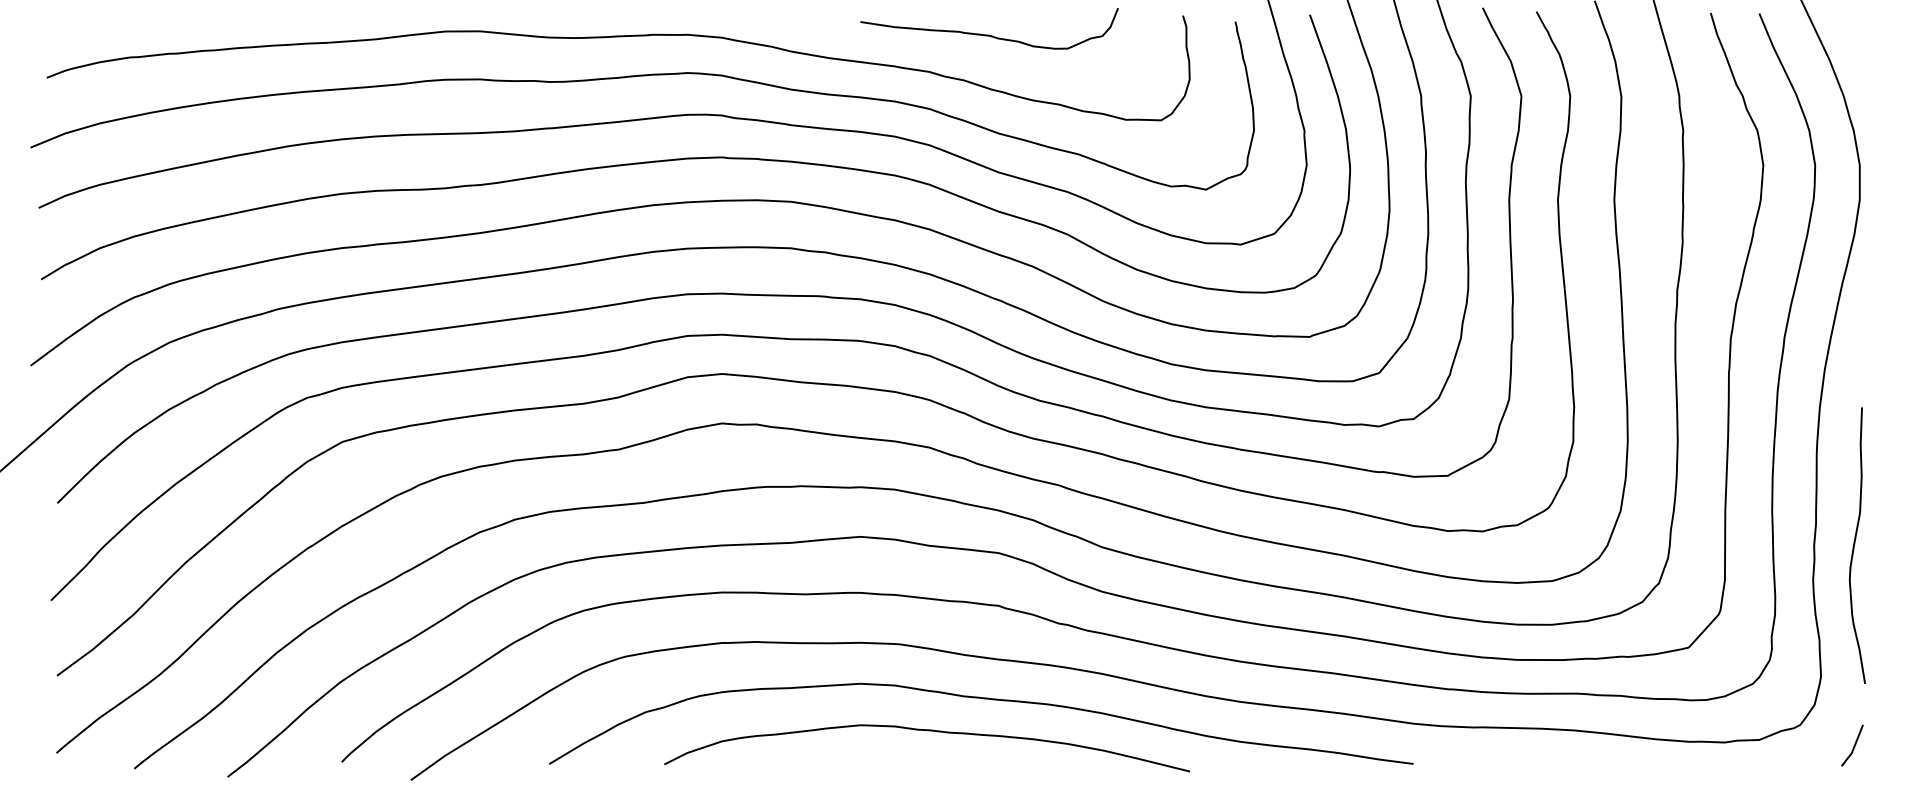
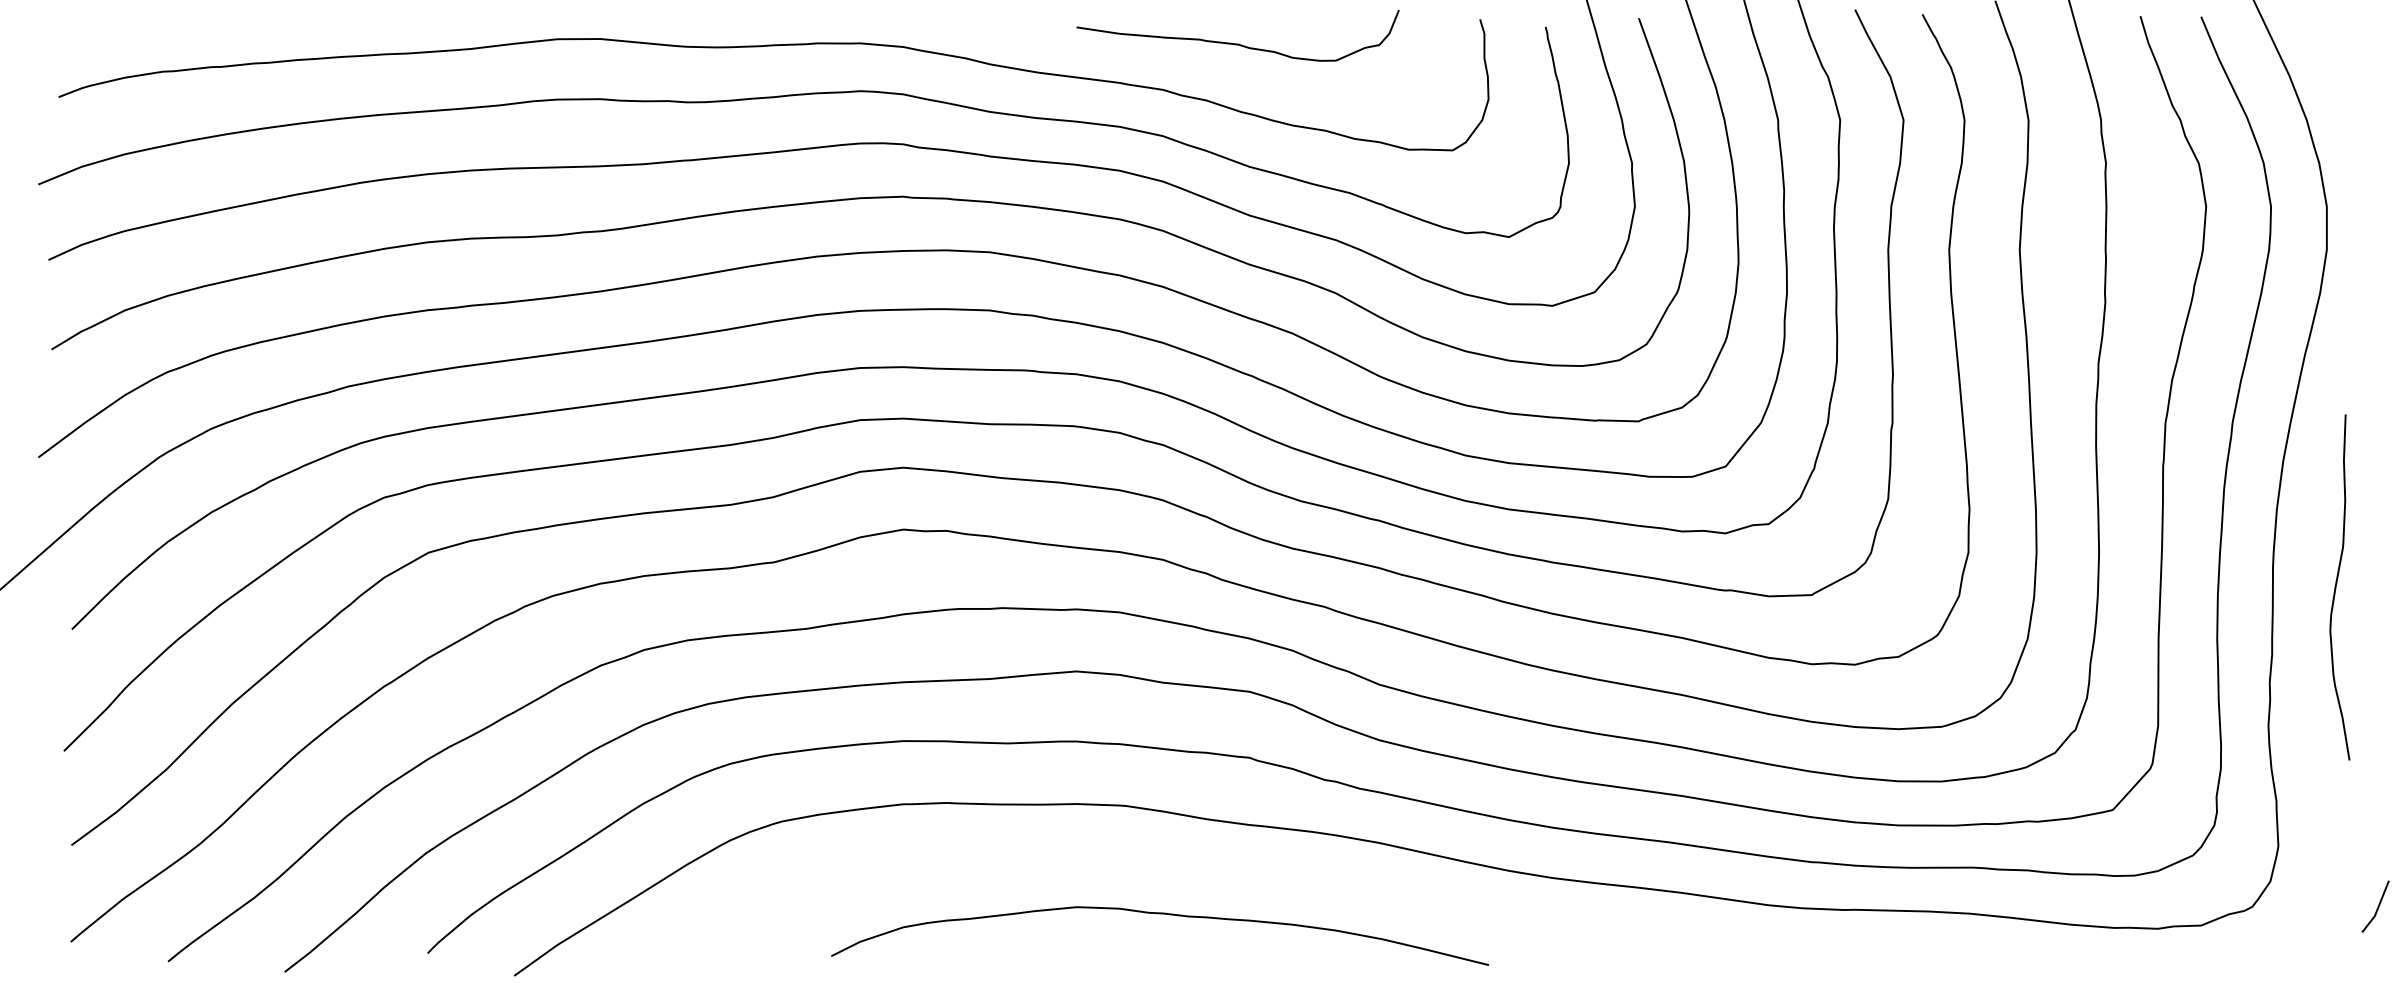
curve: (1854, 545) -> (2336, 587), moved
curve: (982, 699) -> (1229, 874), removed
line: (1853, 745) -> (2377, 906), moved

